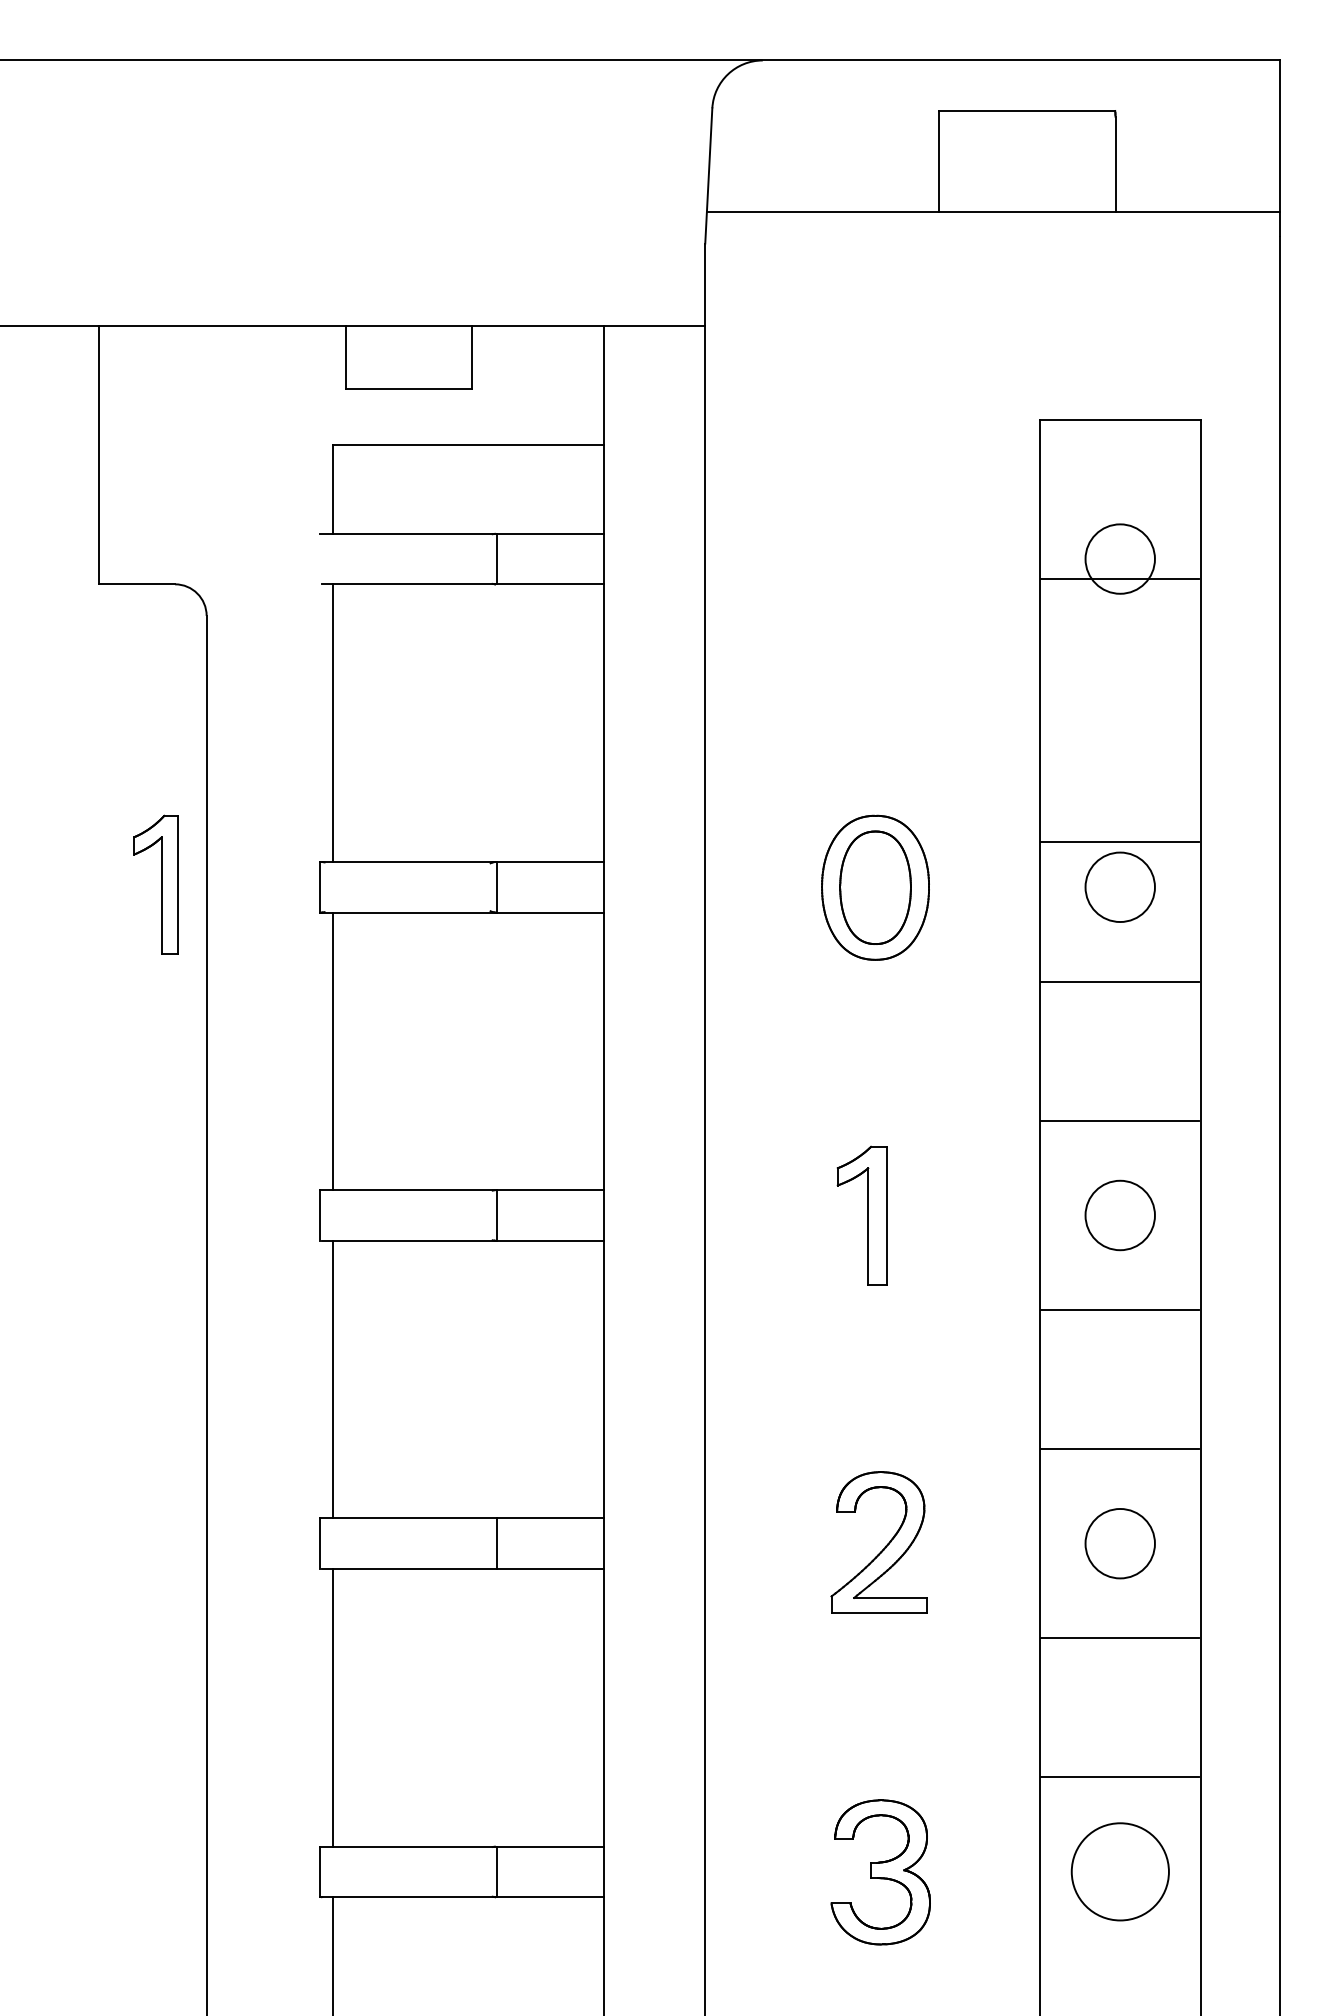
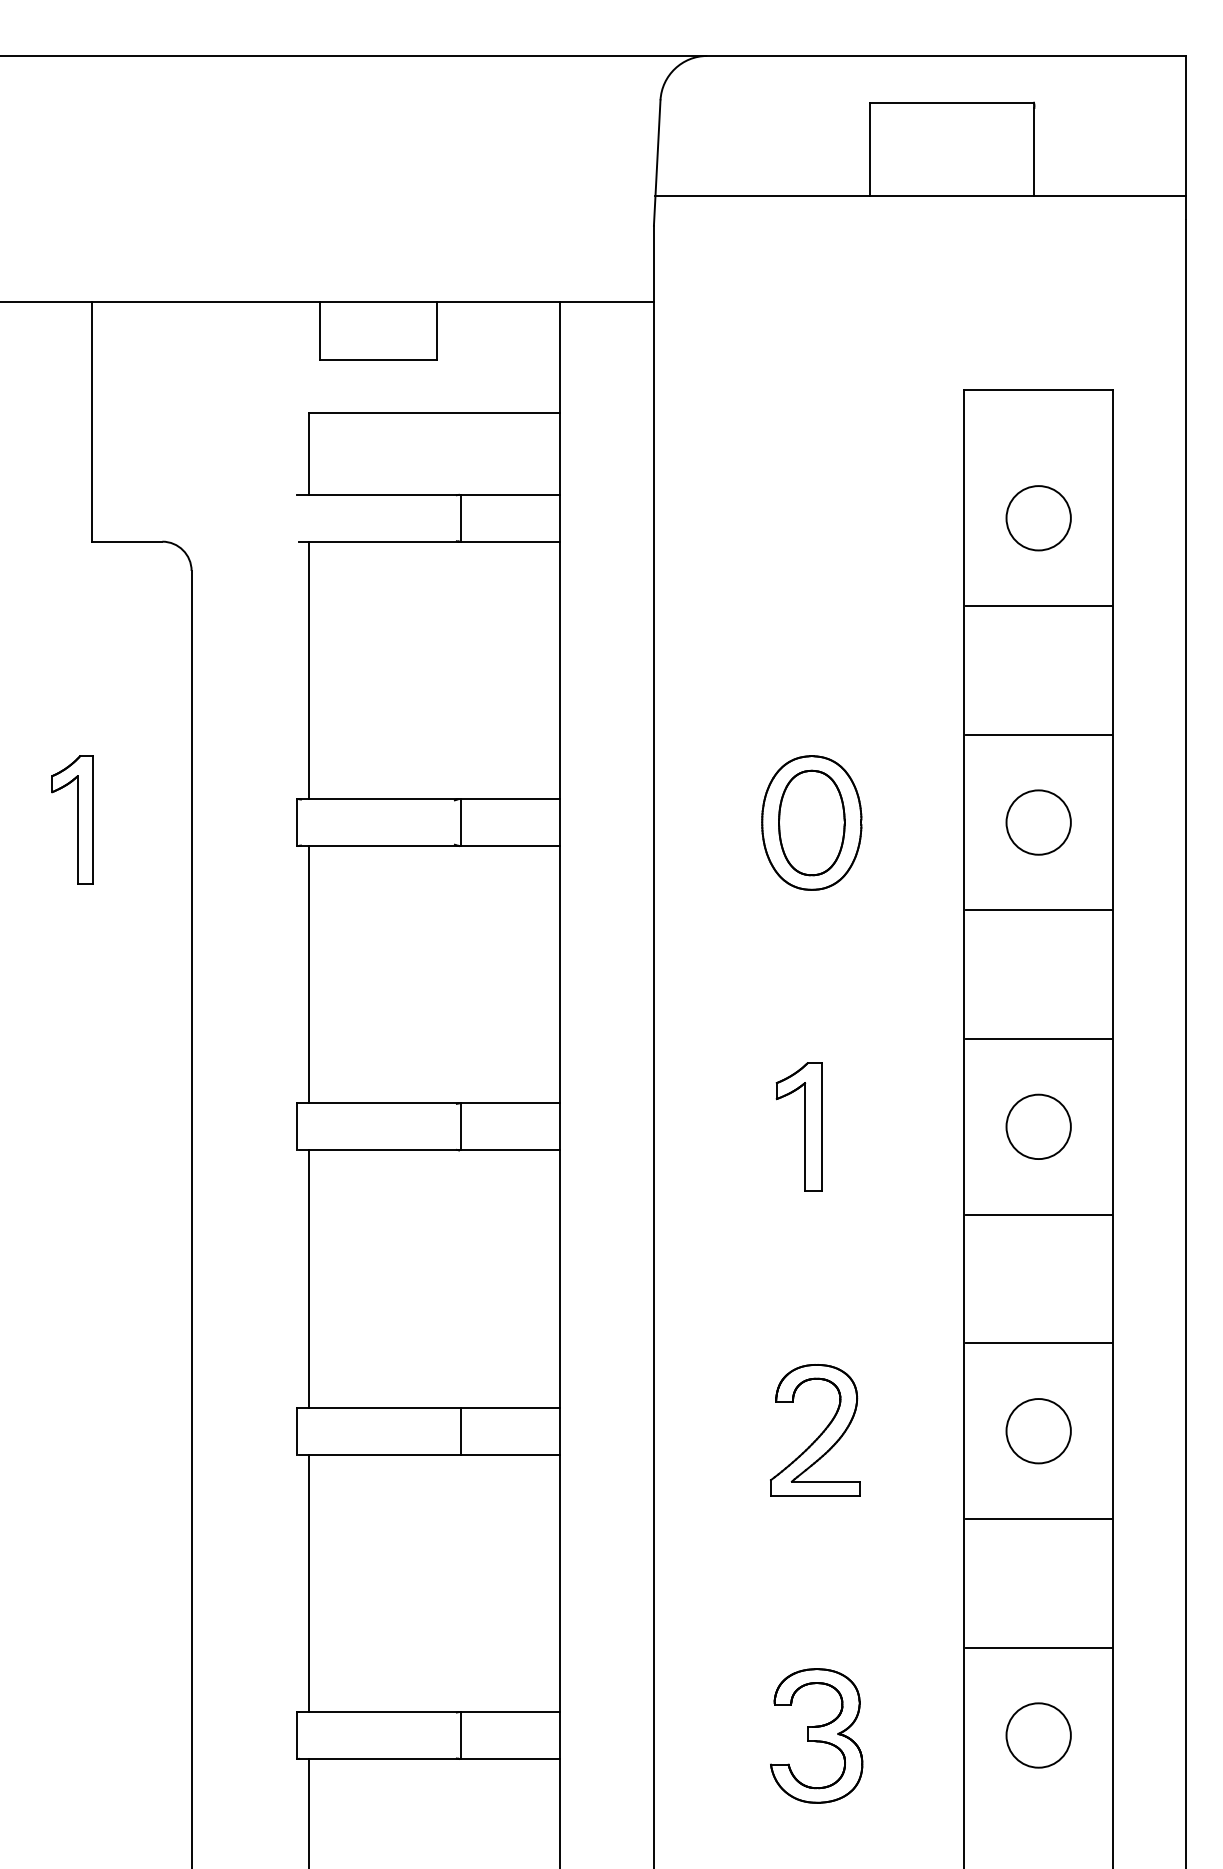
line: (1120, 578) -> (1038, 605), moved
line: (1120, 841) -> (1038, 734), moved
part: (155, 884) -> (71, 819), moved
circle: (1119, 1871) -> (1038, 1735), size x0.71

